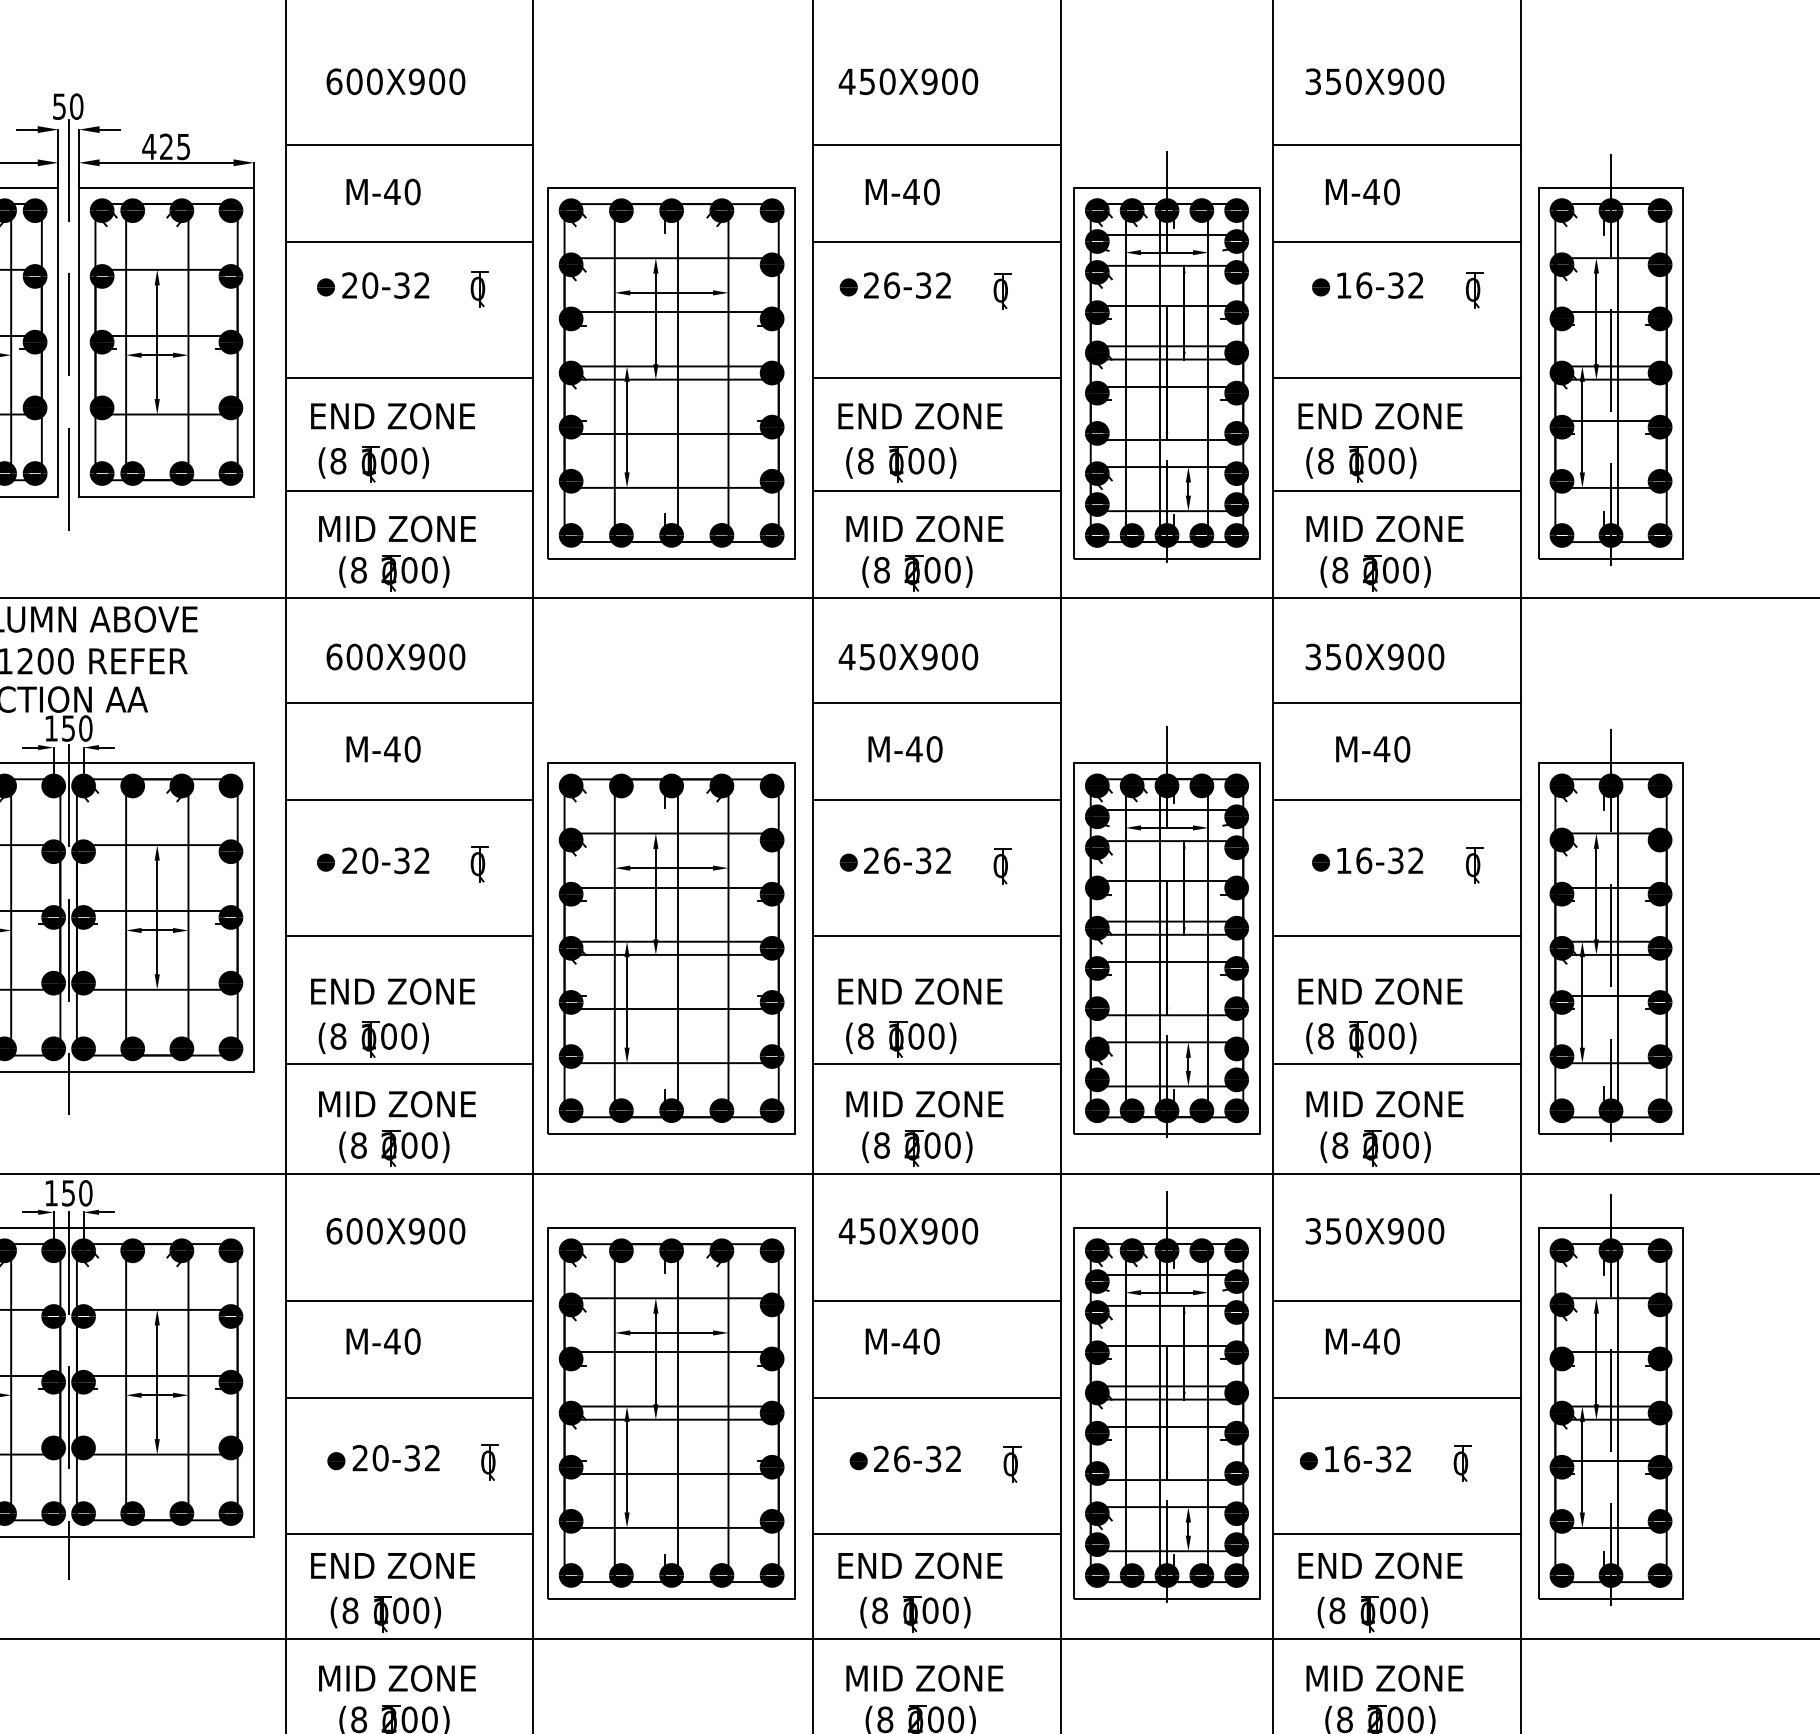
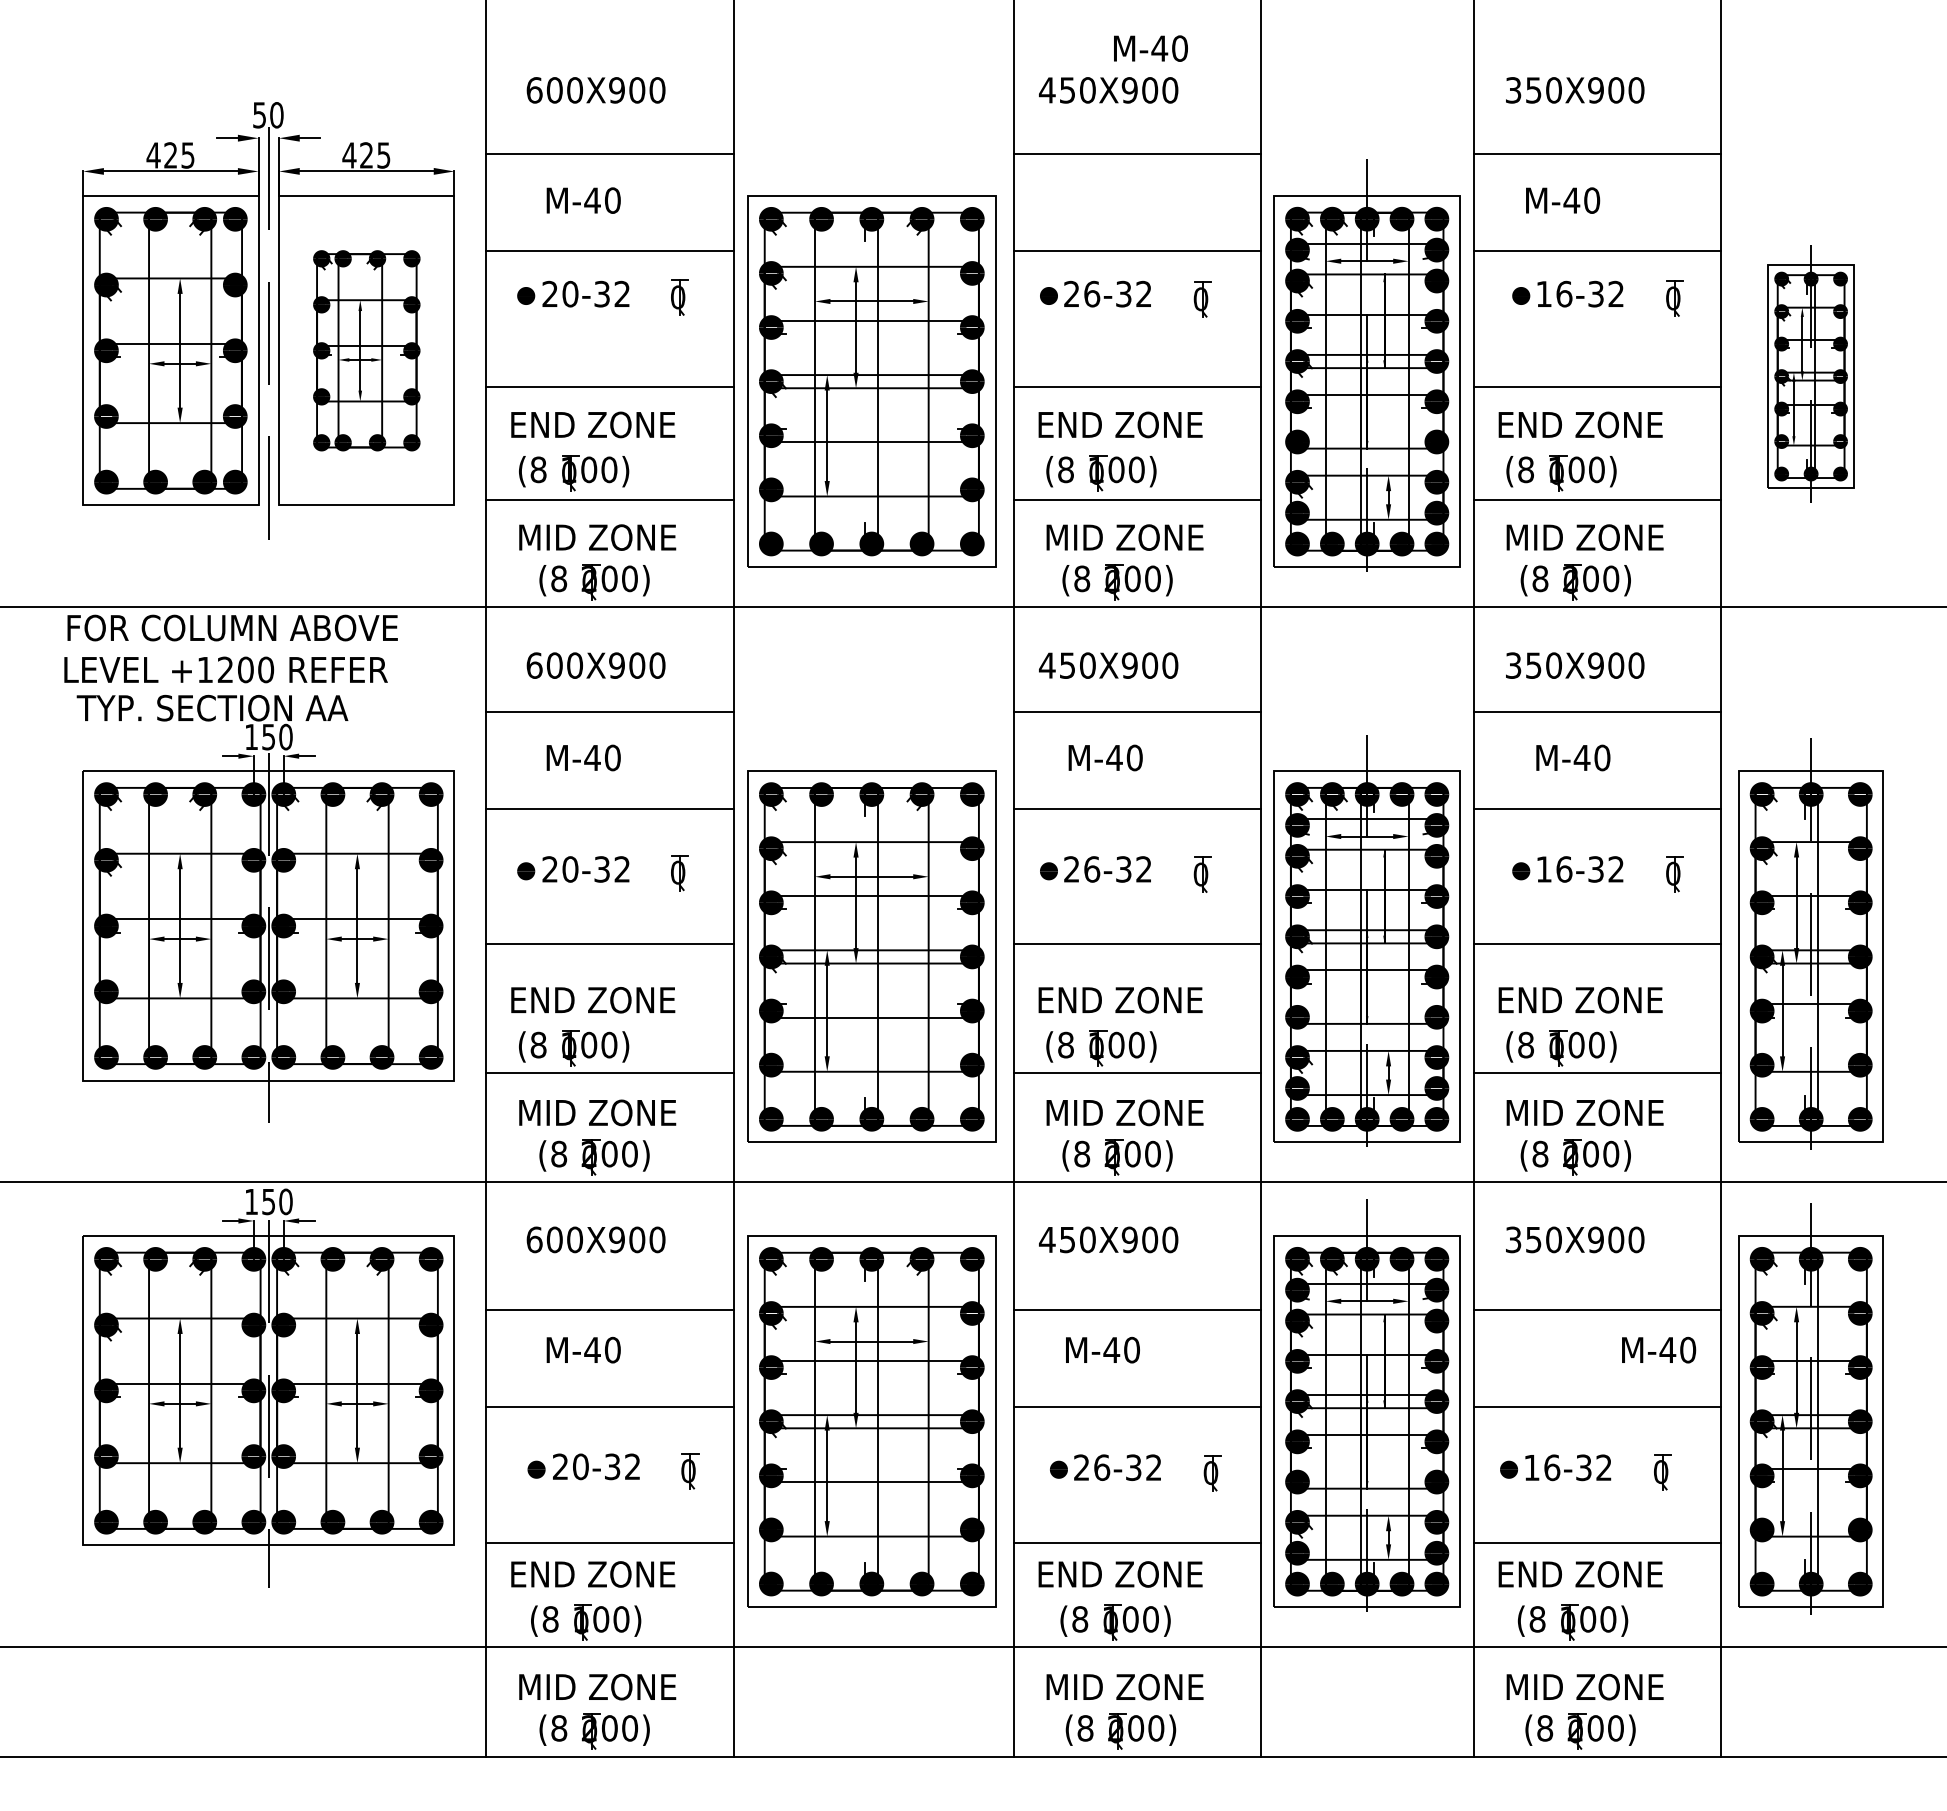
text: (902, 191) -> (1150, 48), moved
part: (166, 341) -> (366, 350), size x0.7
part: (1610, 359) -> (1810, 368), size x0.6
text: (1363, 1340) -> (1659, 1349), moved

